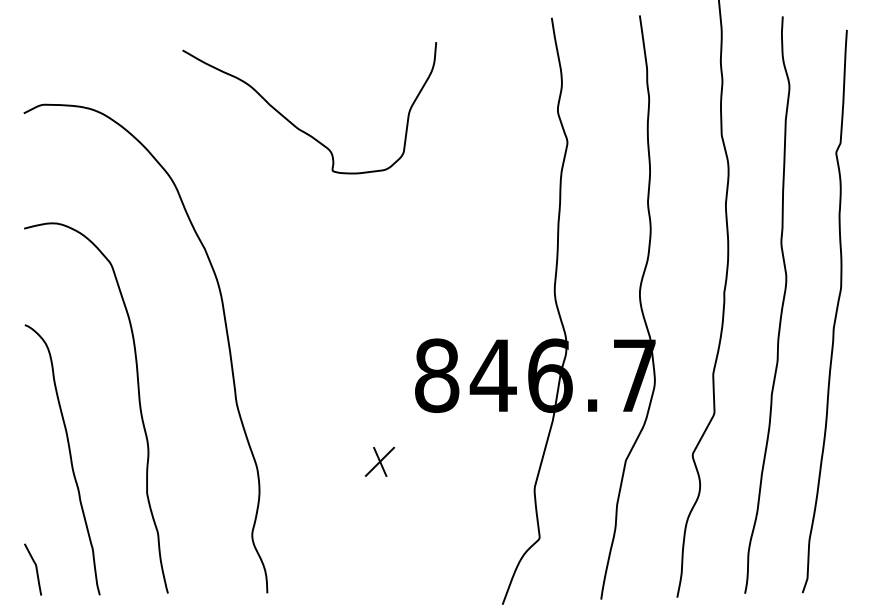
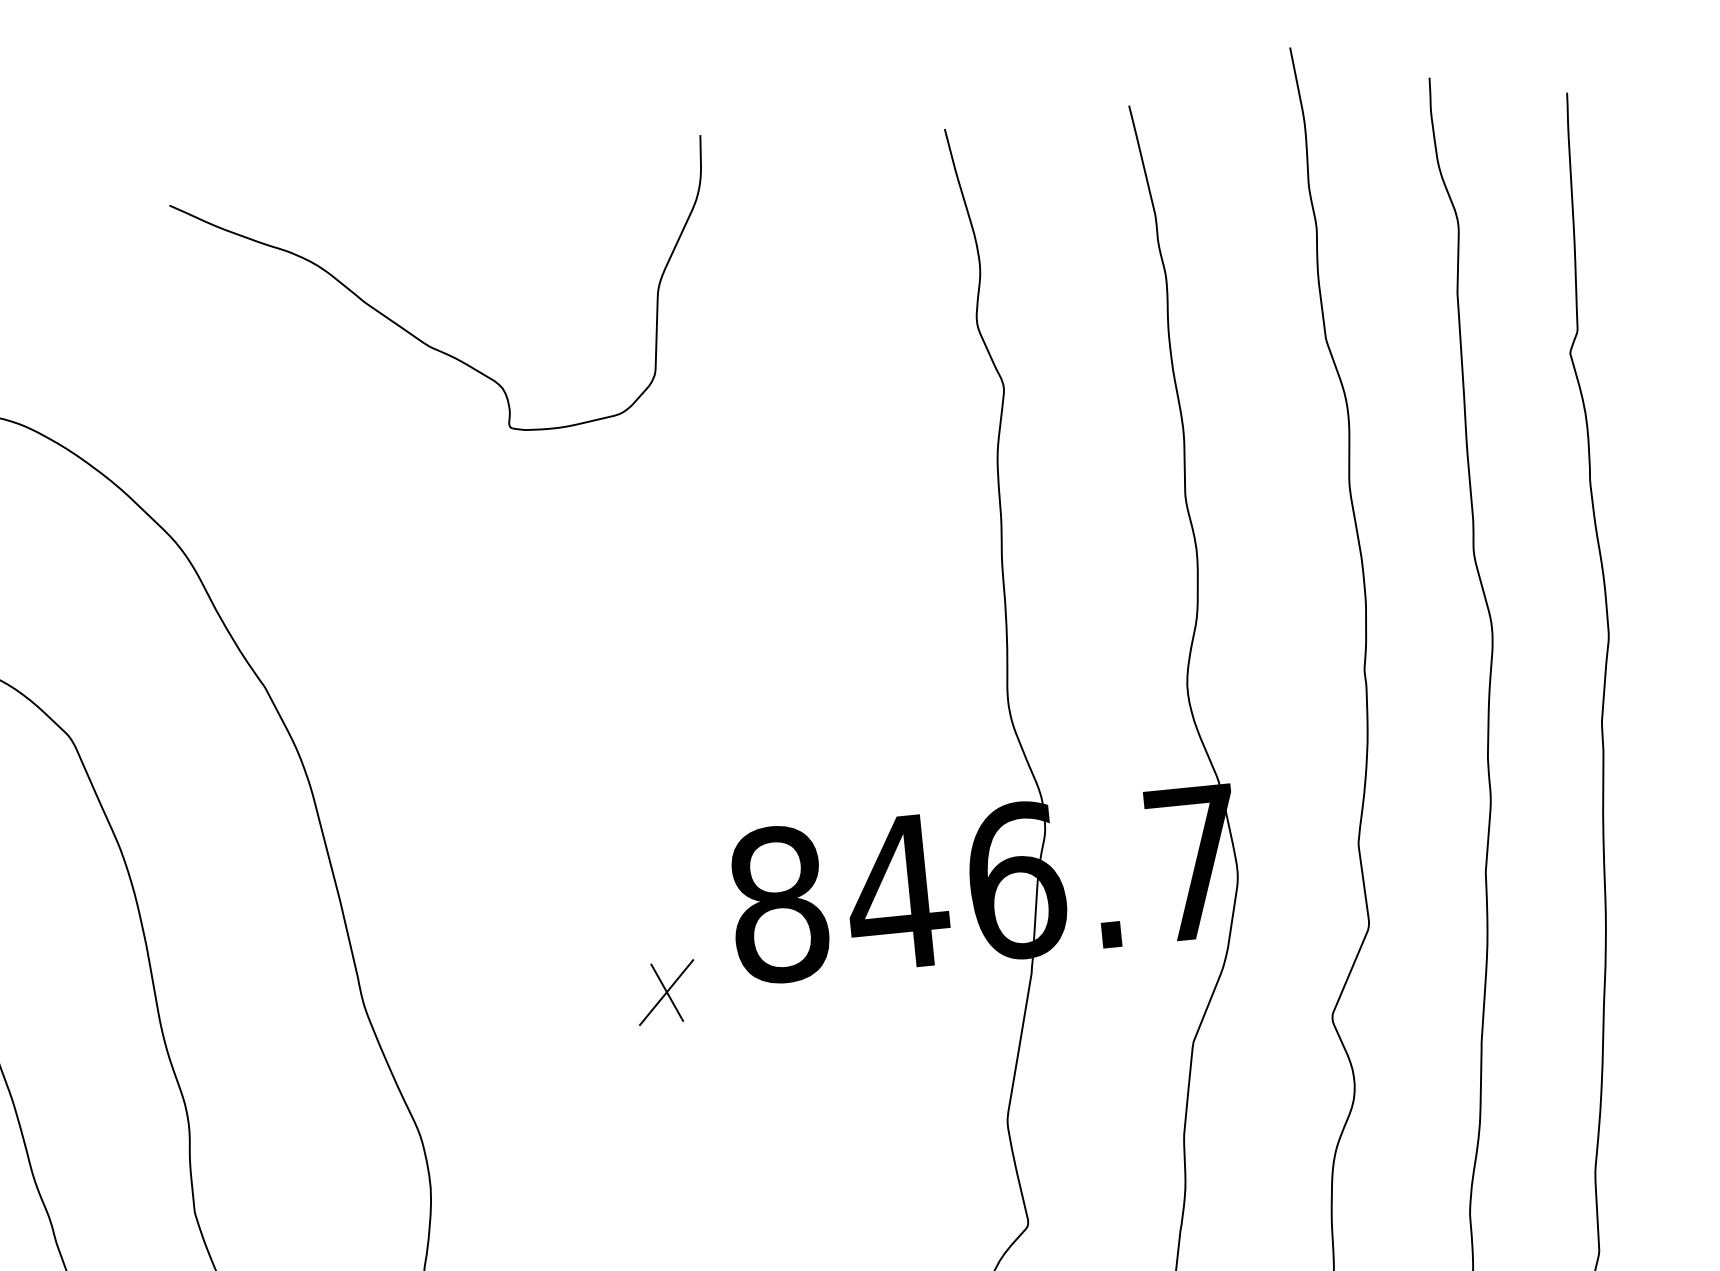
curve: (293, 123) -> (417, 335), moved
part: (379, 461) -> (665, 991), moved

